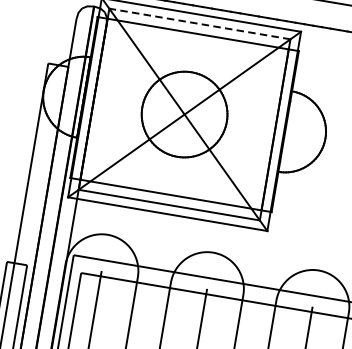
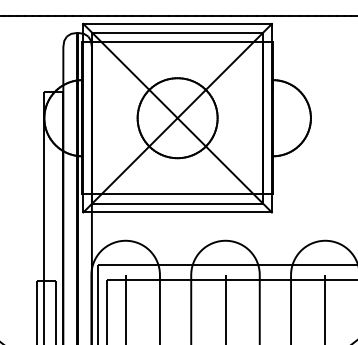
line: (199, 23) -> (177, 32), dashed -> solid

